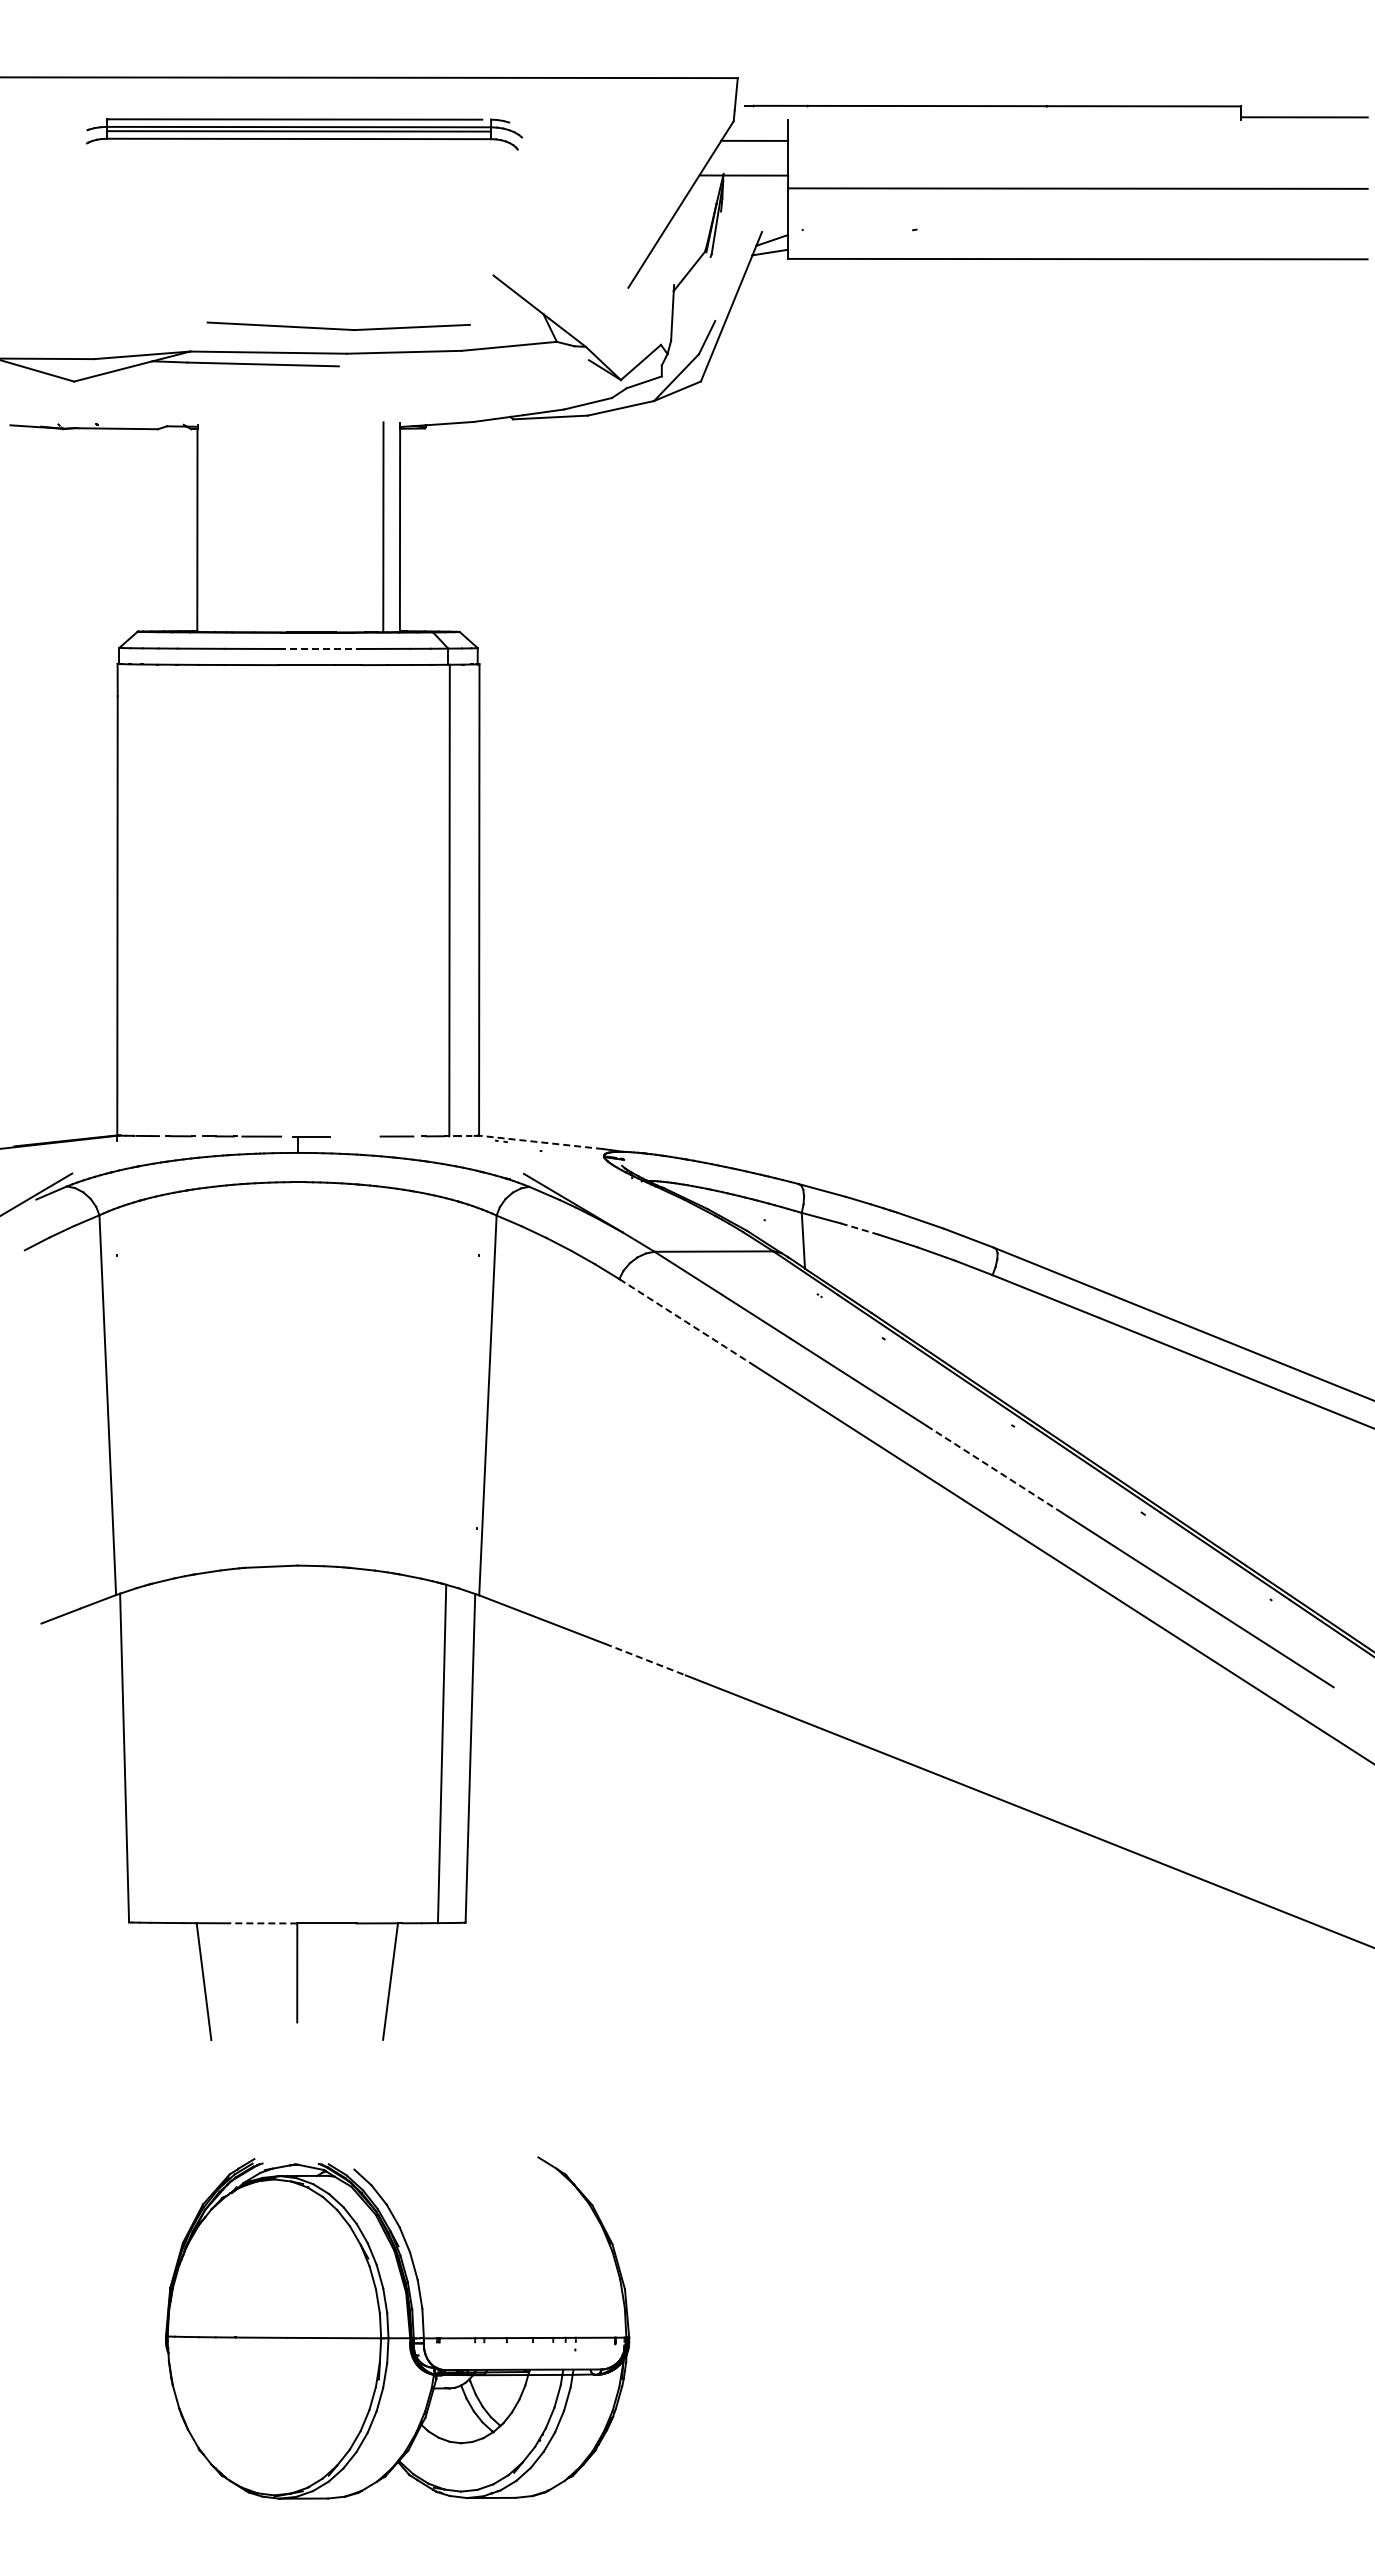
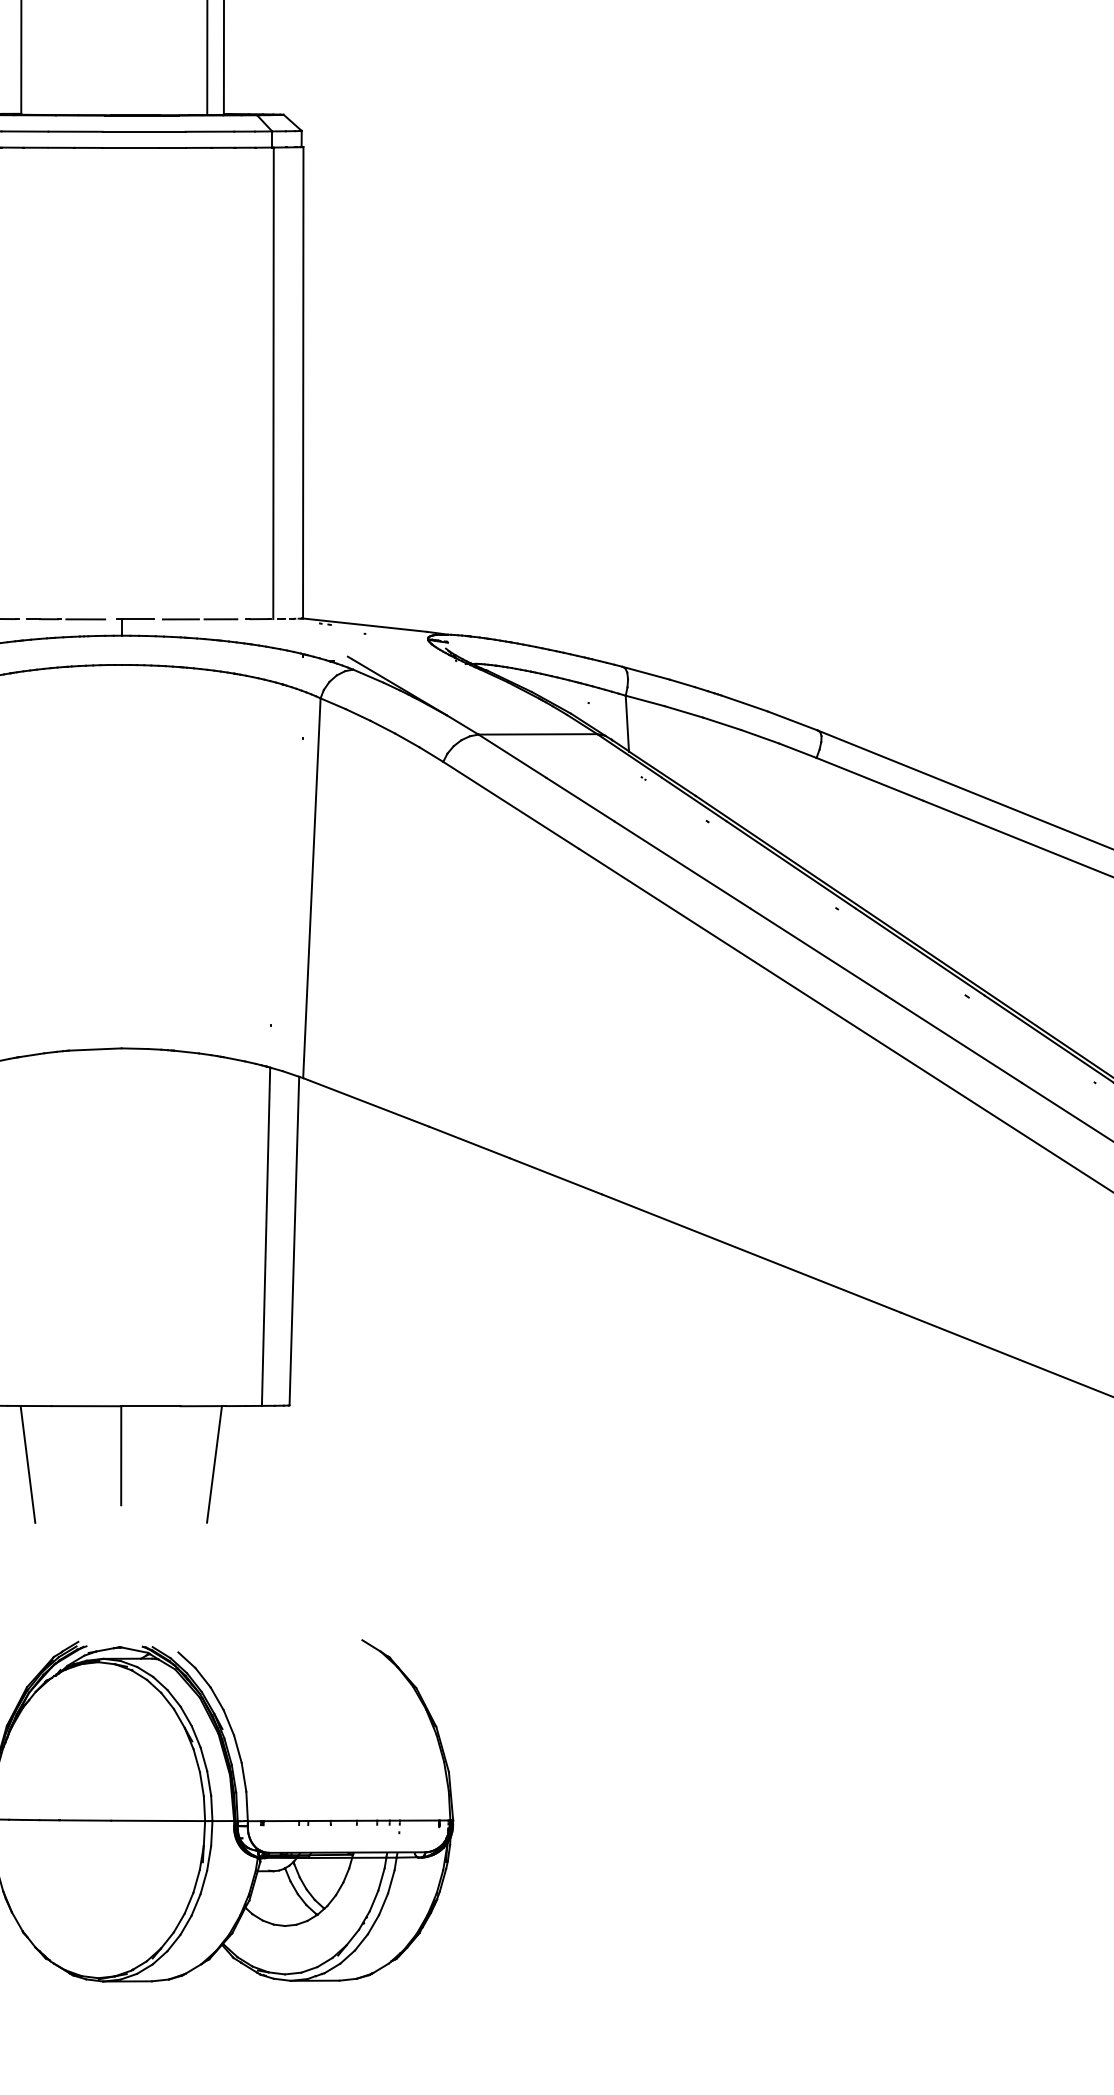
line: (320, 648) -> (144, 131), dashed -> solid
line: (357, 1136) -> (181, 619), added
line: (540, 1142) -> (364, 625), dashed -> solid
line: (859, 1228) -> (683, 711), dashed -> solid
line: (687, 1322) -> (511, 805), dashed -> solid
line: (994, 1469) -> (818, 952), dashed -> solid
line: (646, 1659) -> (470, 1142), dashed -> solid
line: (262, 1923) -> (86, 1406), dashed -> solid

